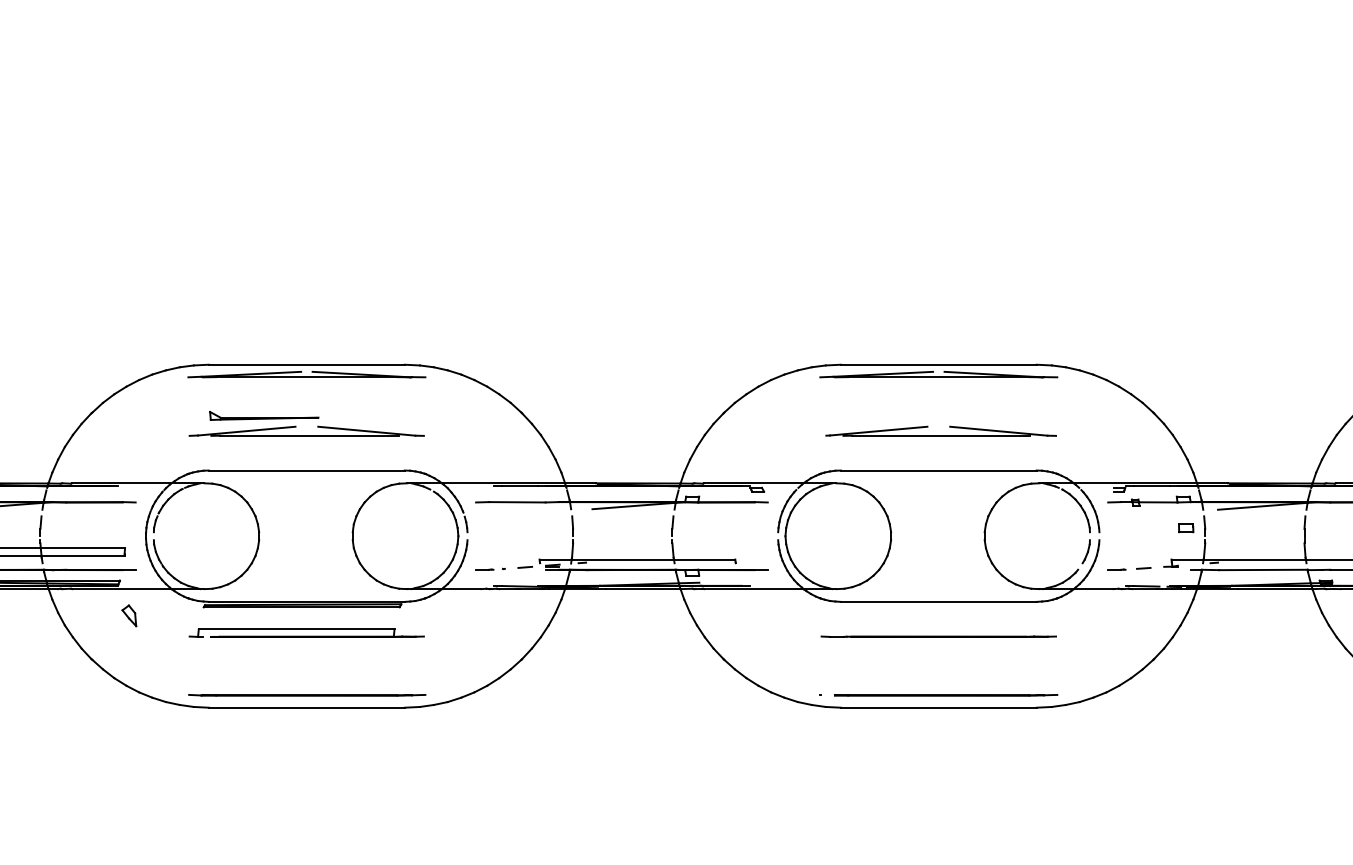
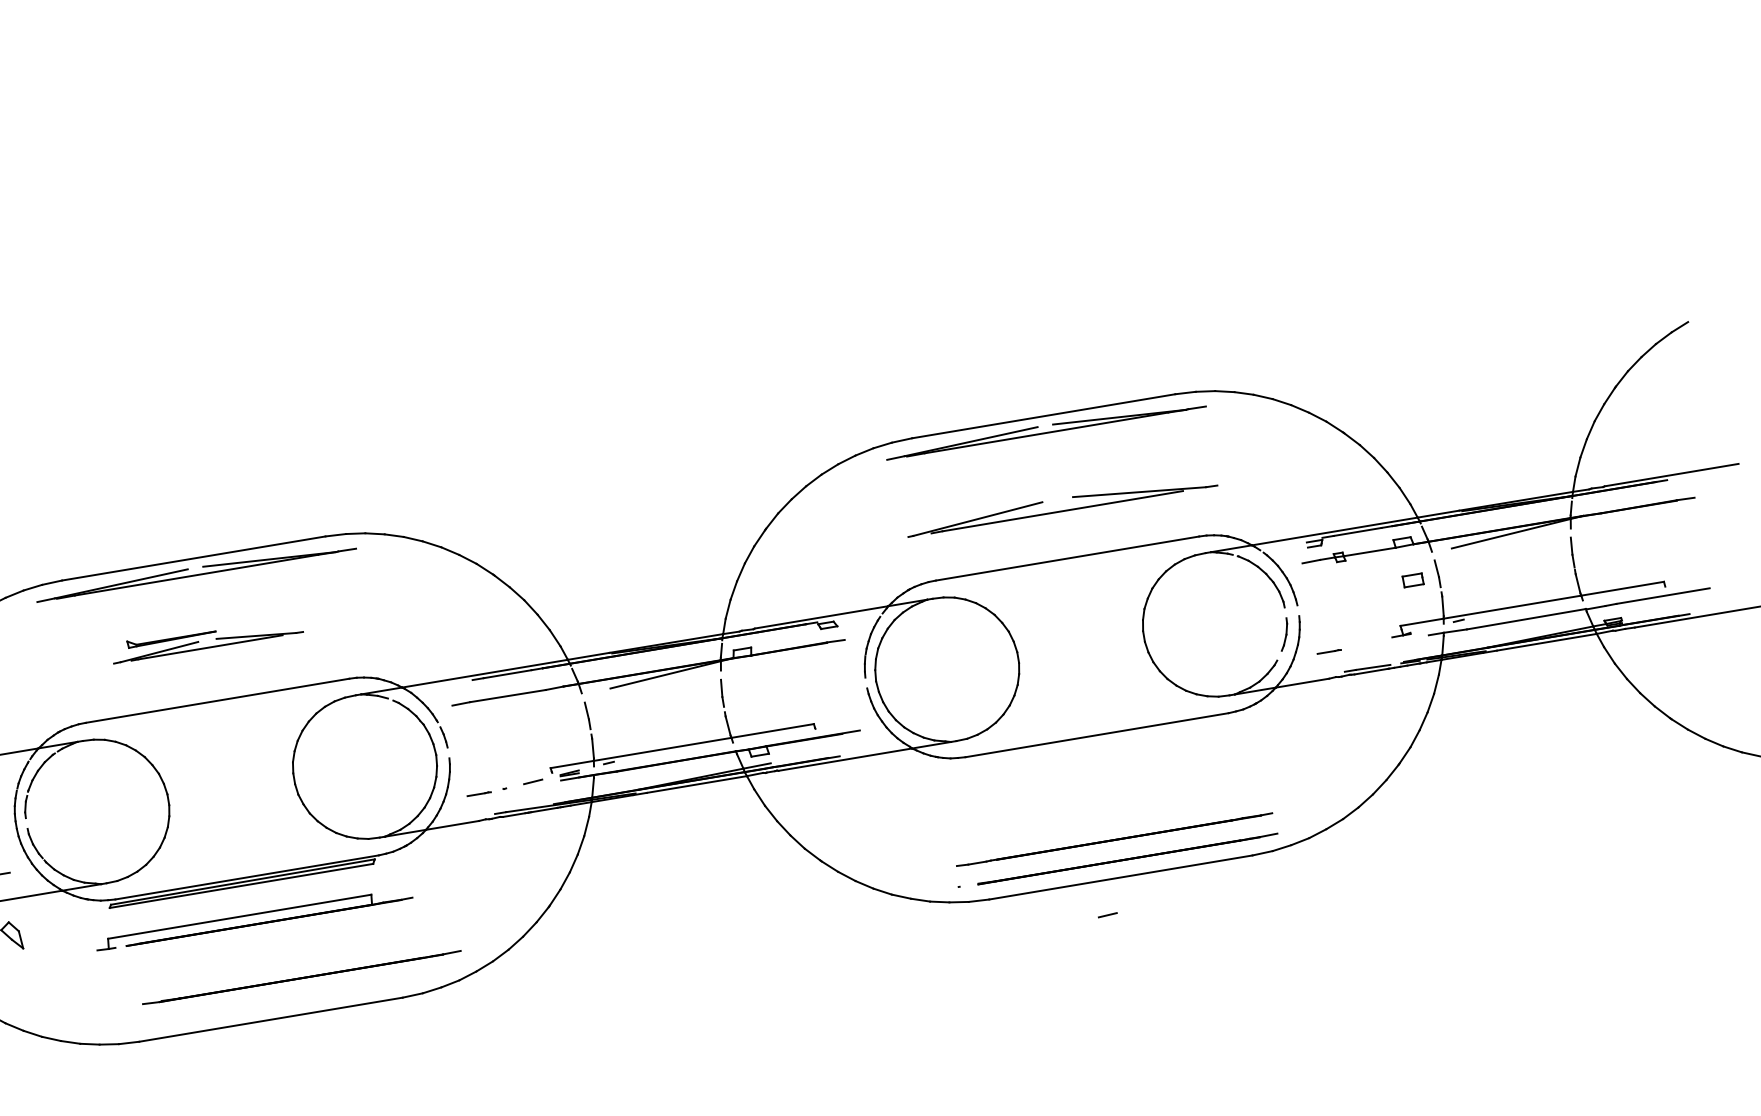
part: (306, 423) -> (206, 637), size x0.6
line: (1143, 568) -> (1107, 915), moved
line: (938, 636) -> (1114, 839), moved
line: (307, 695) -> (302, 978), moved

